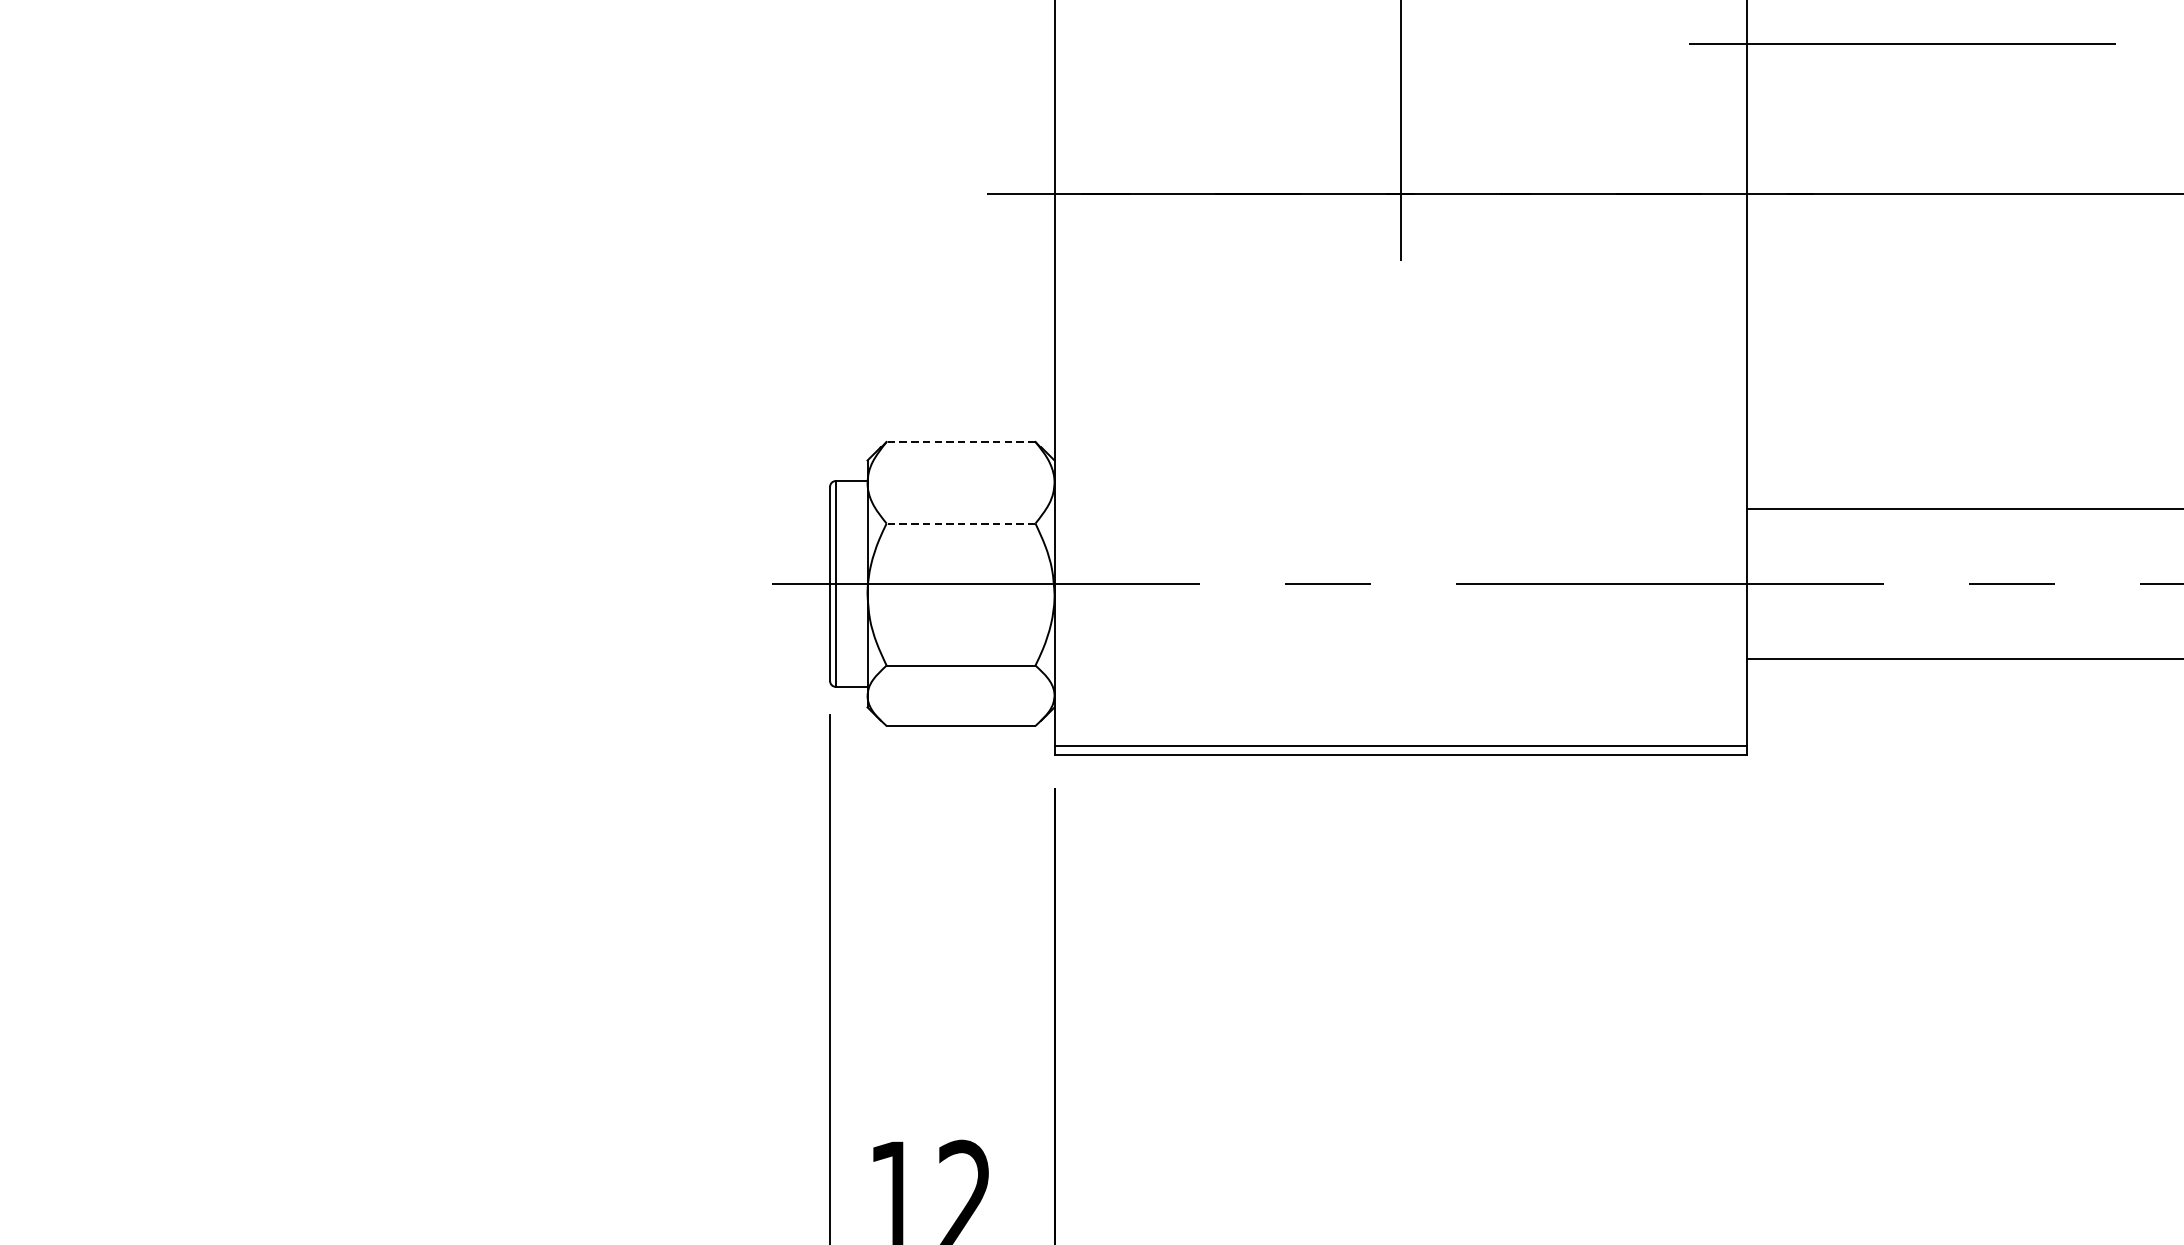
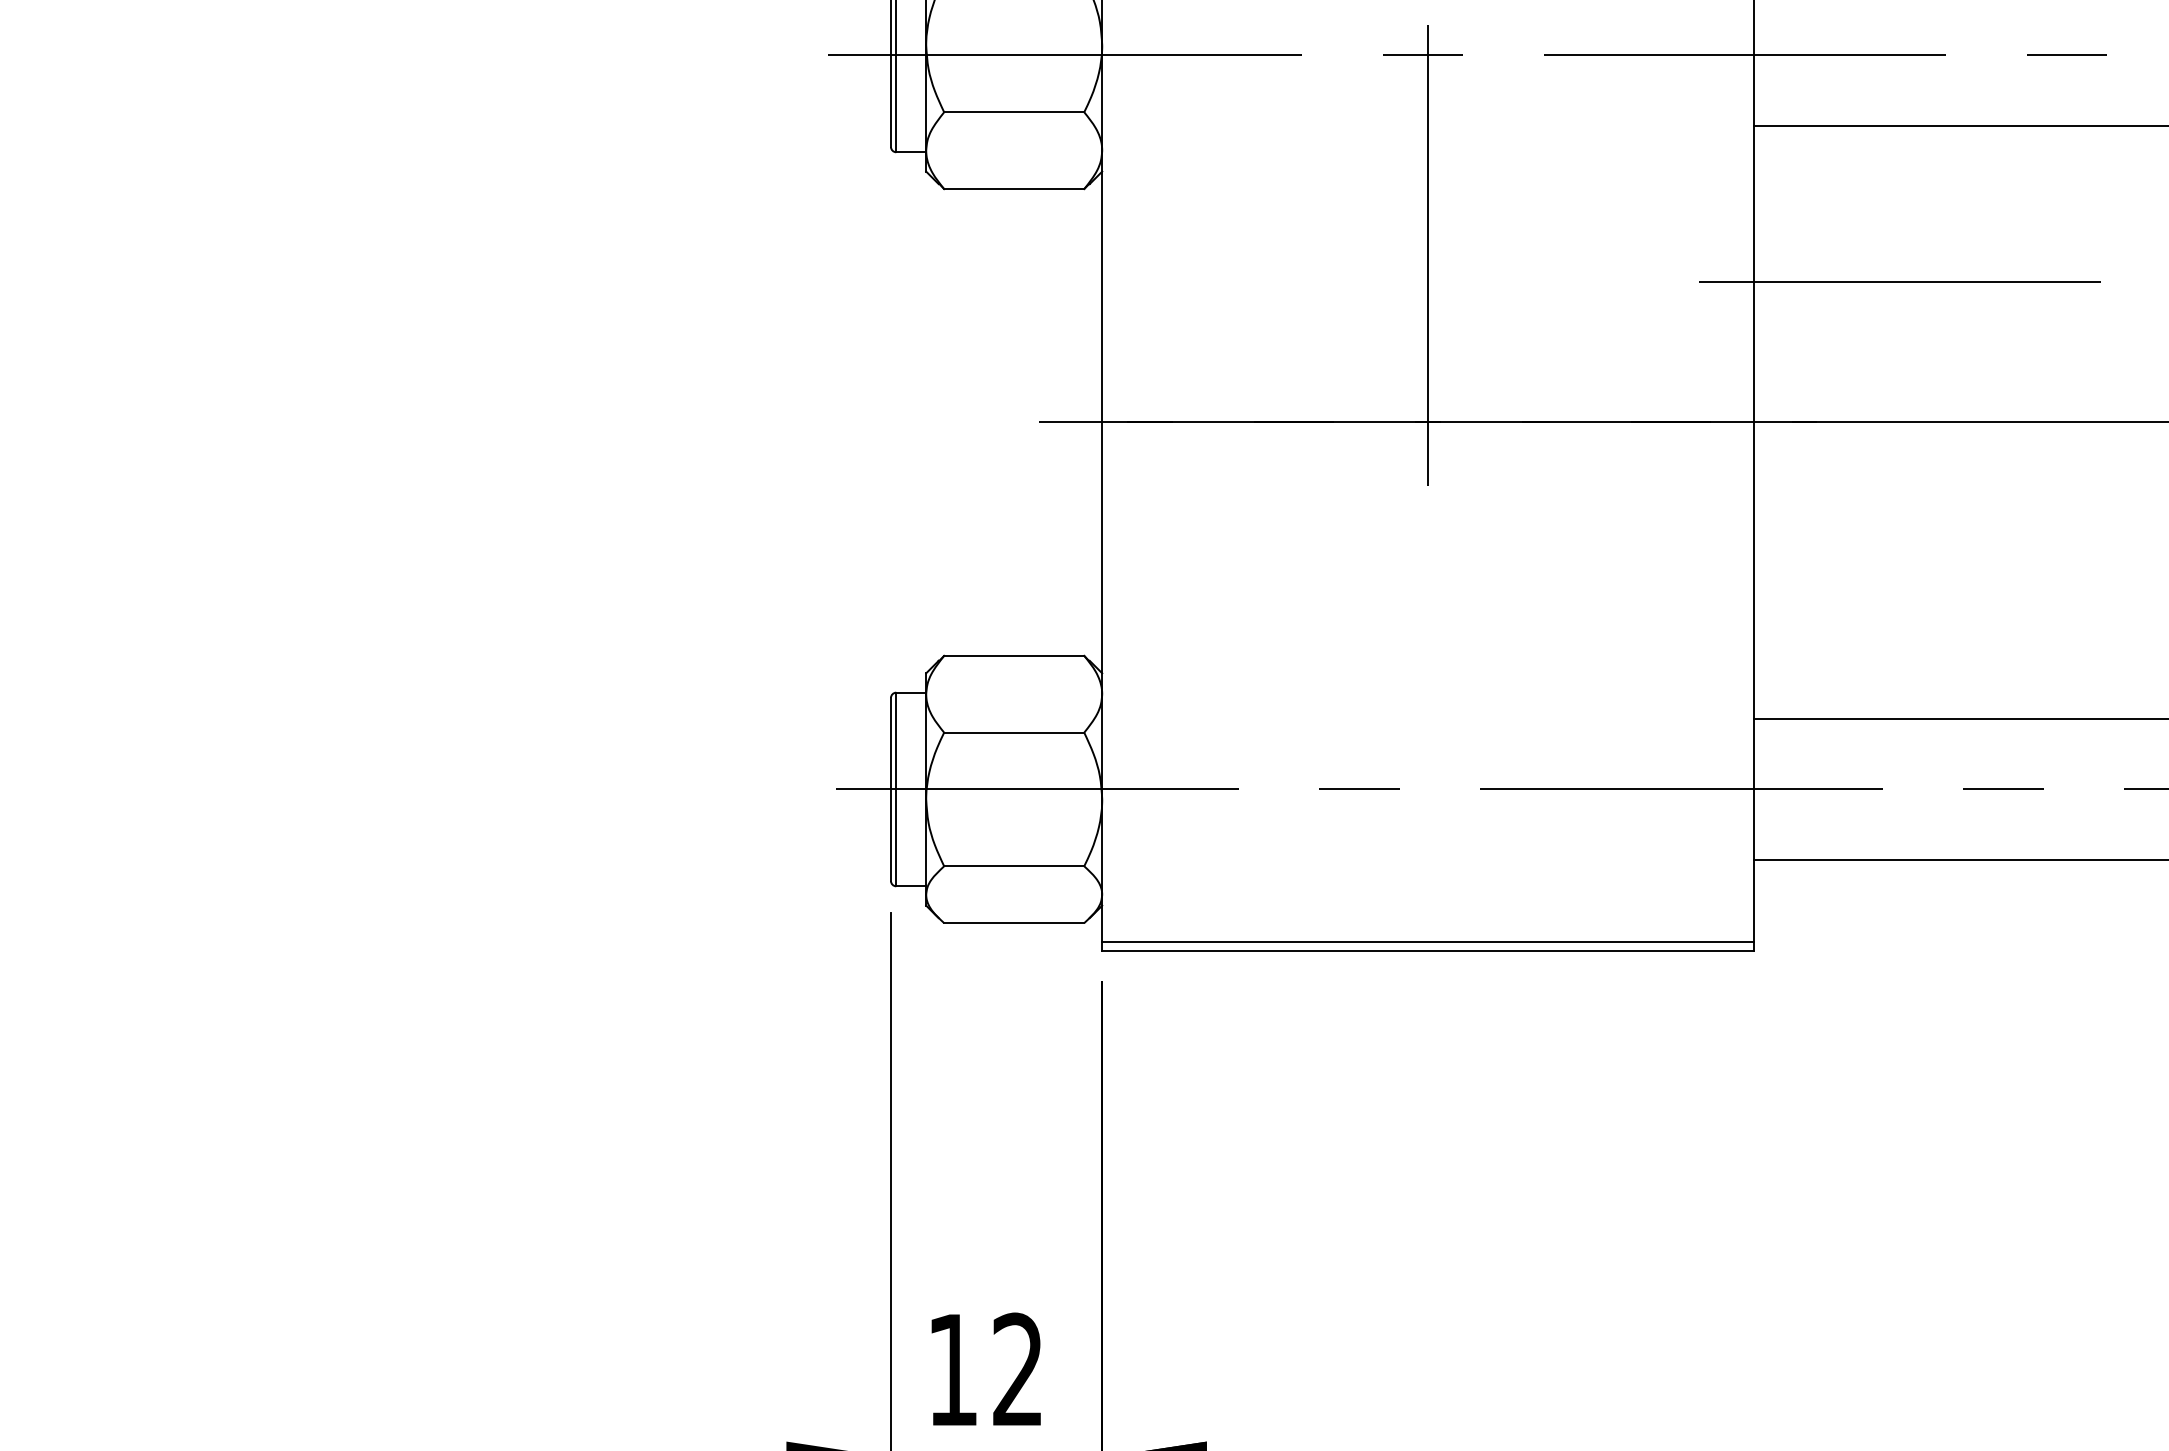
line: (960, 441) -> (1013, 655), dashed -> solid
line: (960, 523) -> (1013, 732), dashed -> solid

